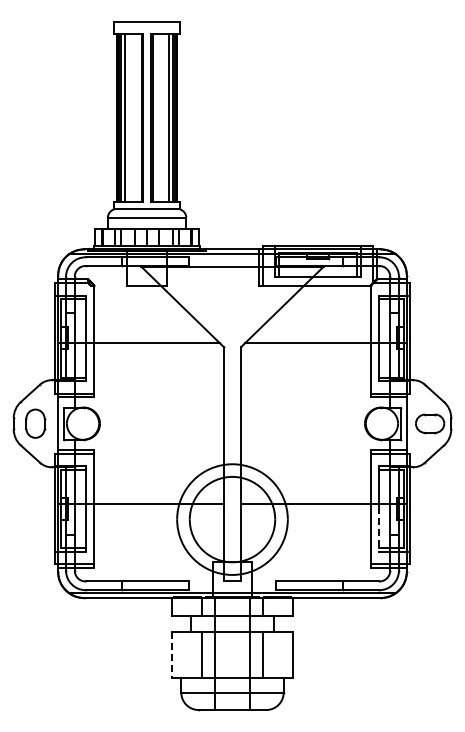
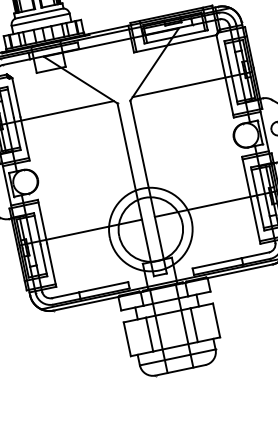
line: (379, 530) -> (261, 214), dashed -> solid
line: (172, 655) -> (127, 339), dashed -> solid

